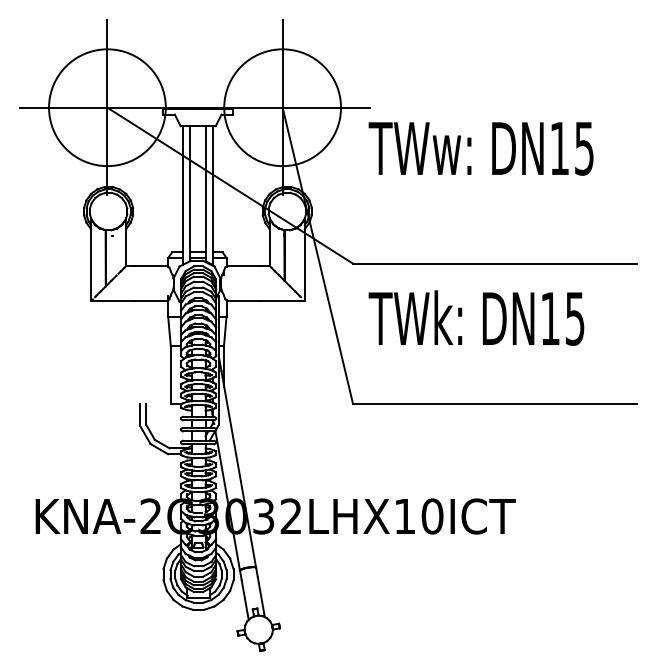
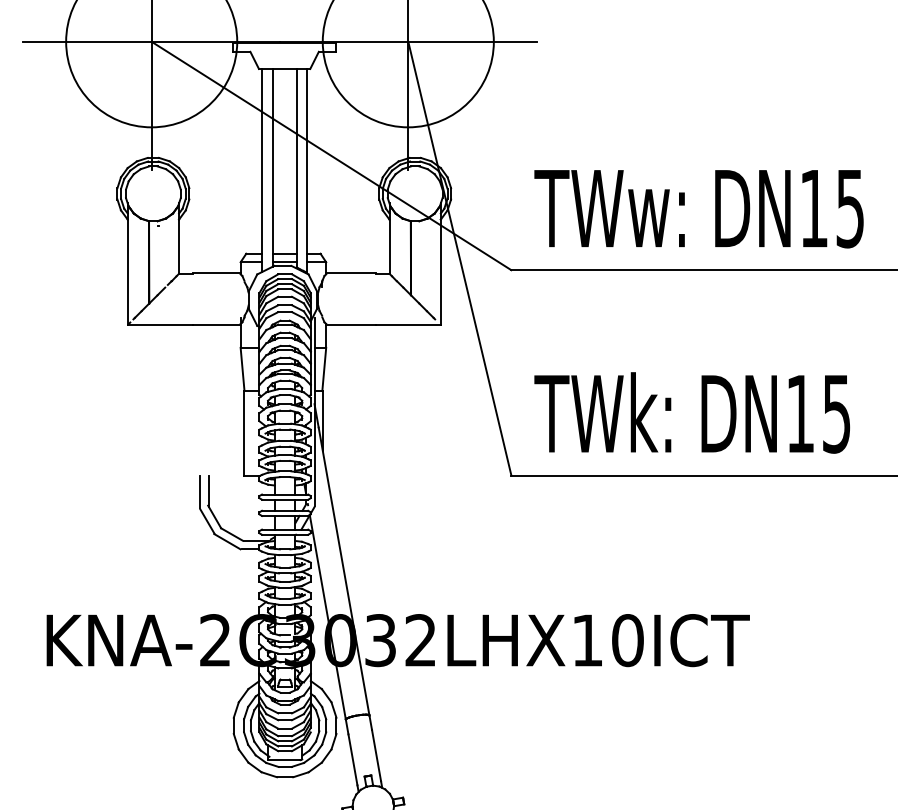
text: (480, 148) -> (698, 208), moved
text: (476, 317) -> (692, 412), moved

